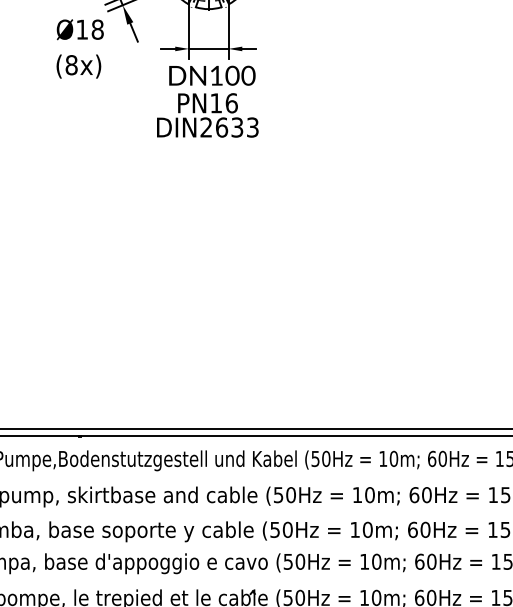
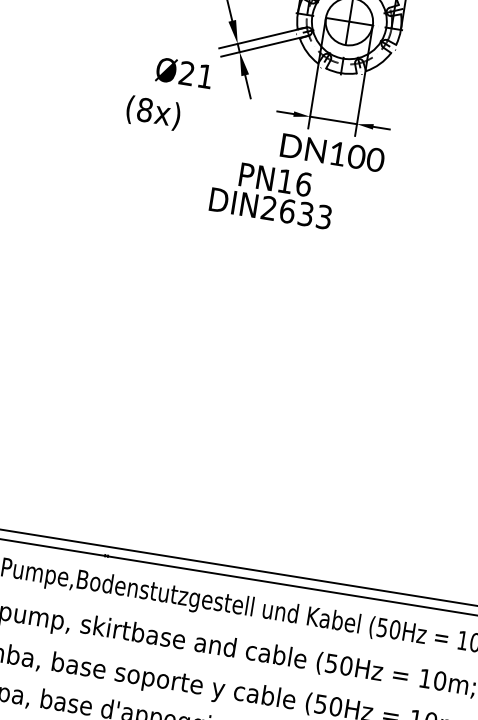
text: (89, 29) -> (195, 74), Ø18 -> Ø21
text: (78, 66) -> (152, 112), moved
text: (207, 115) -> (272, 194), moved

